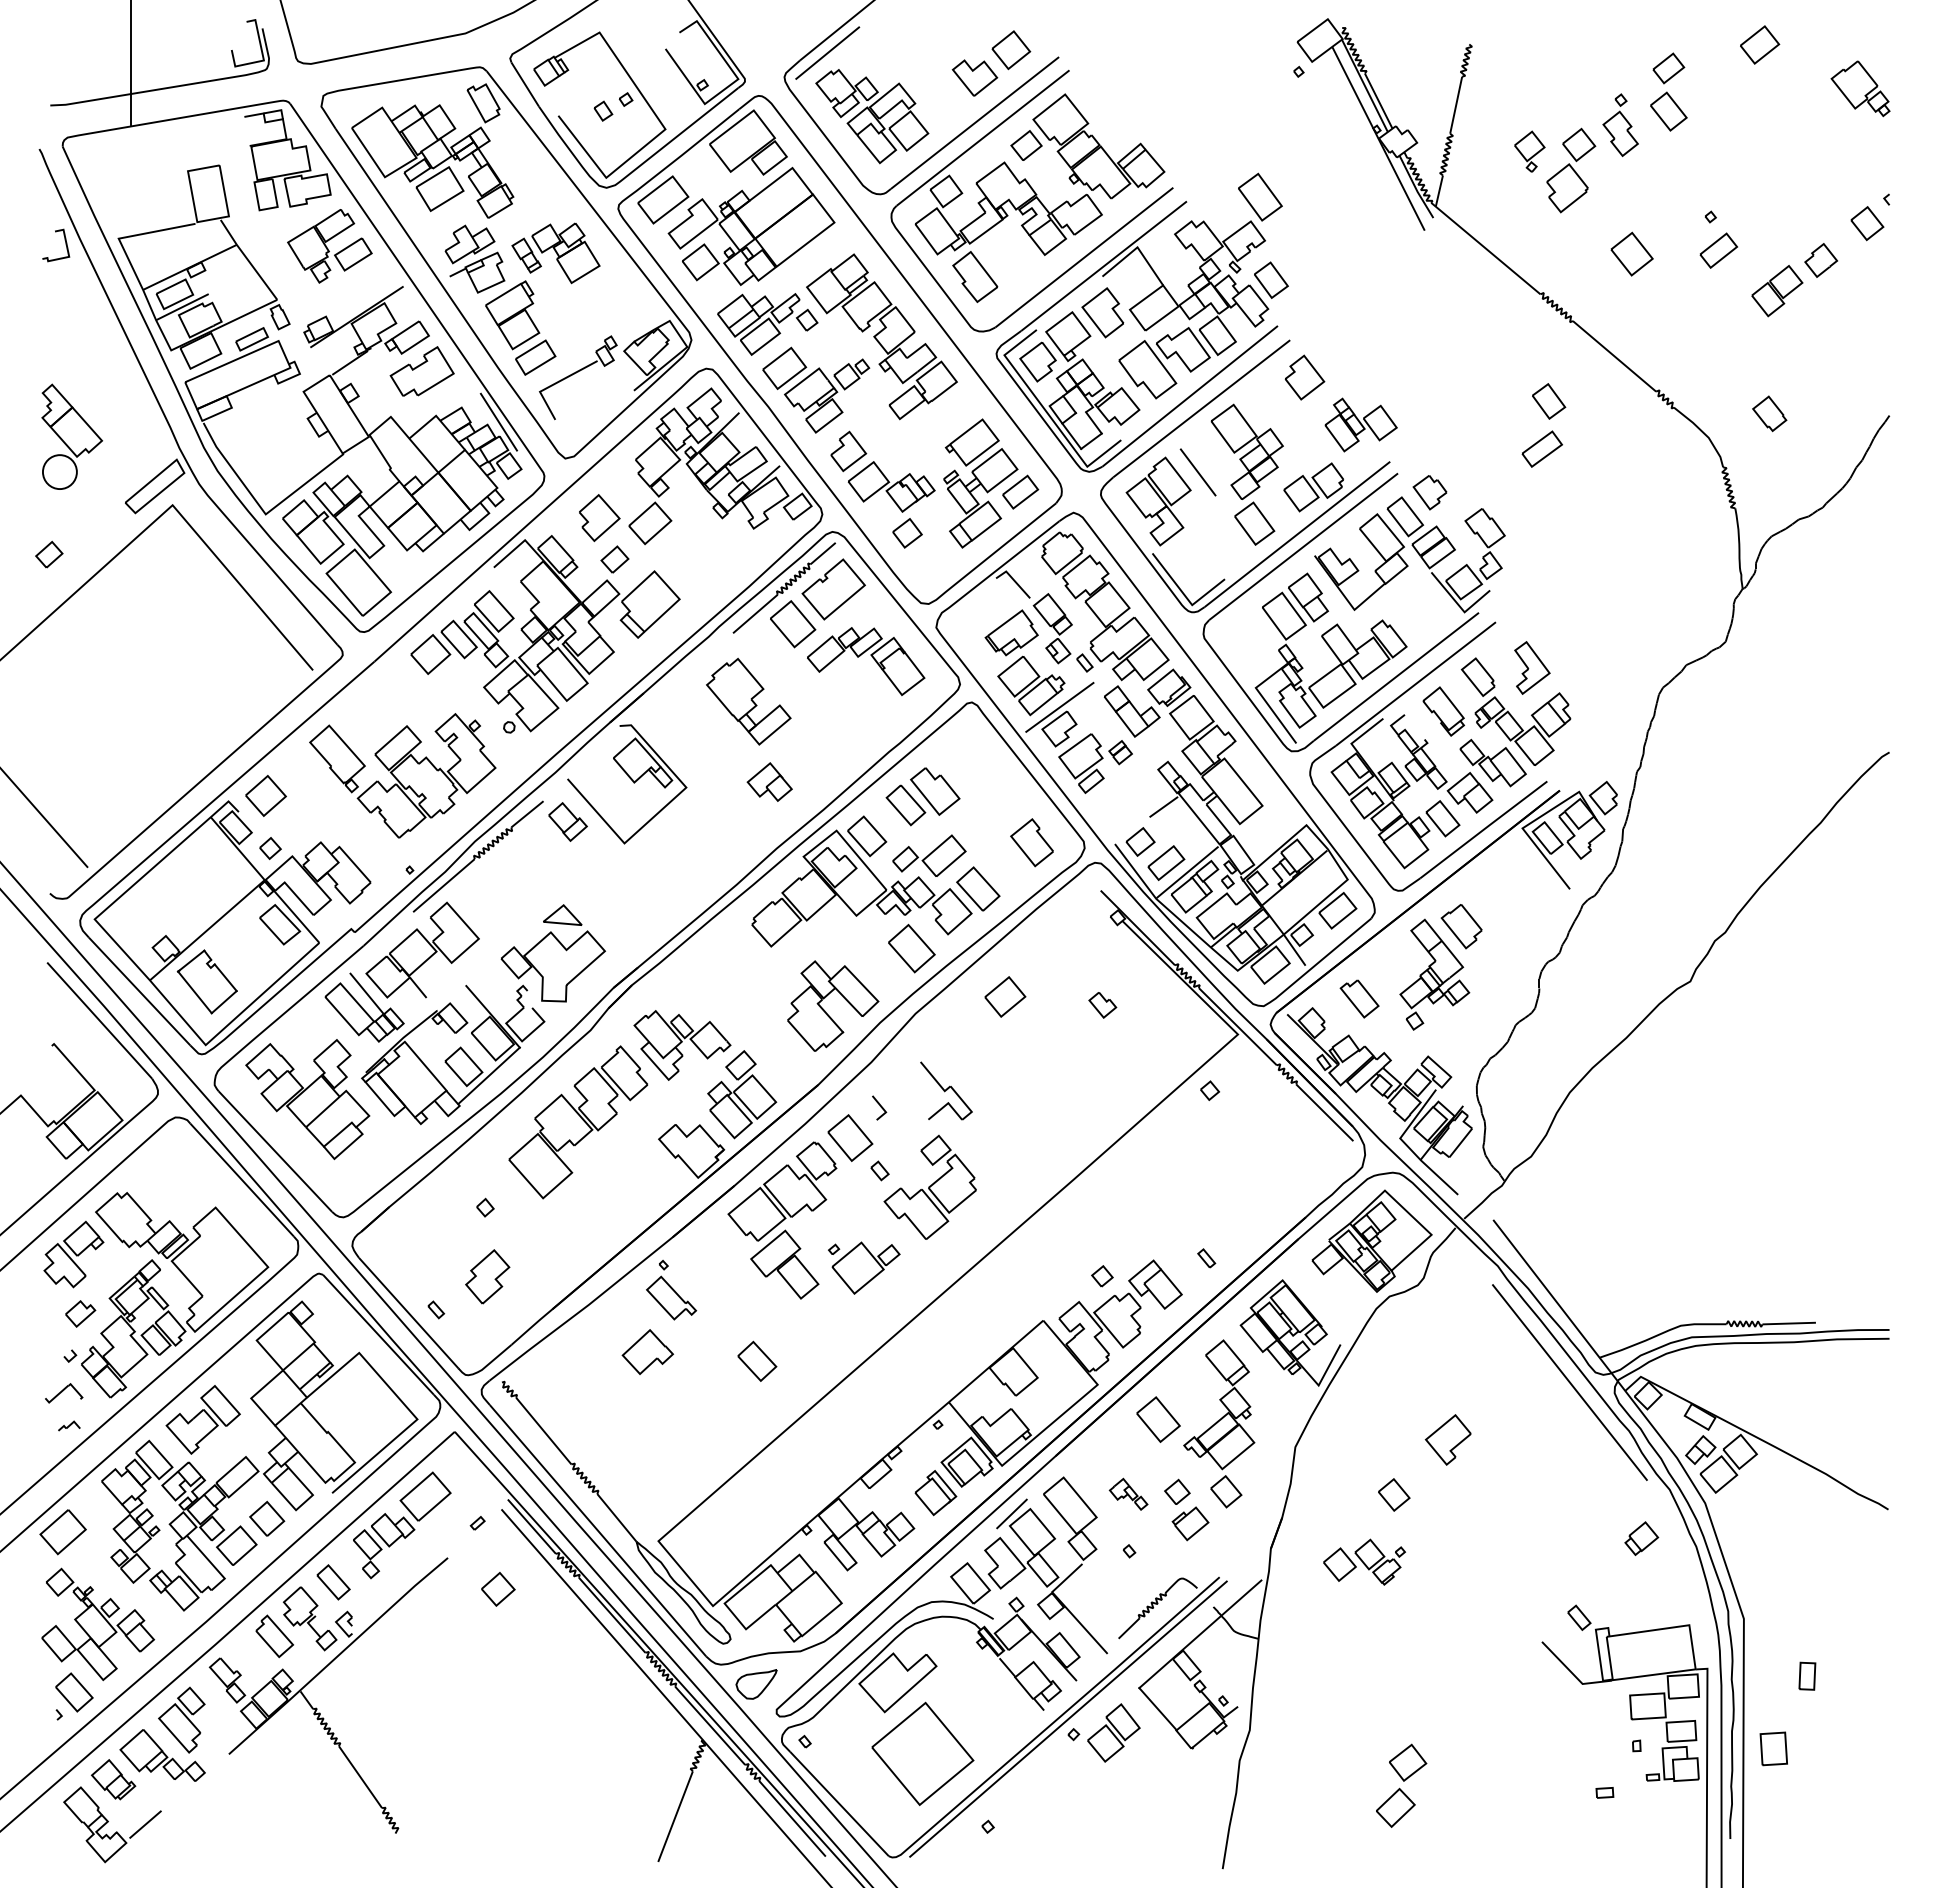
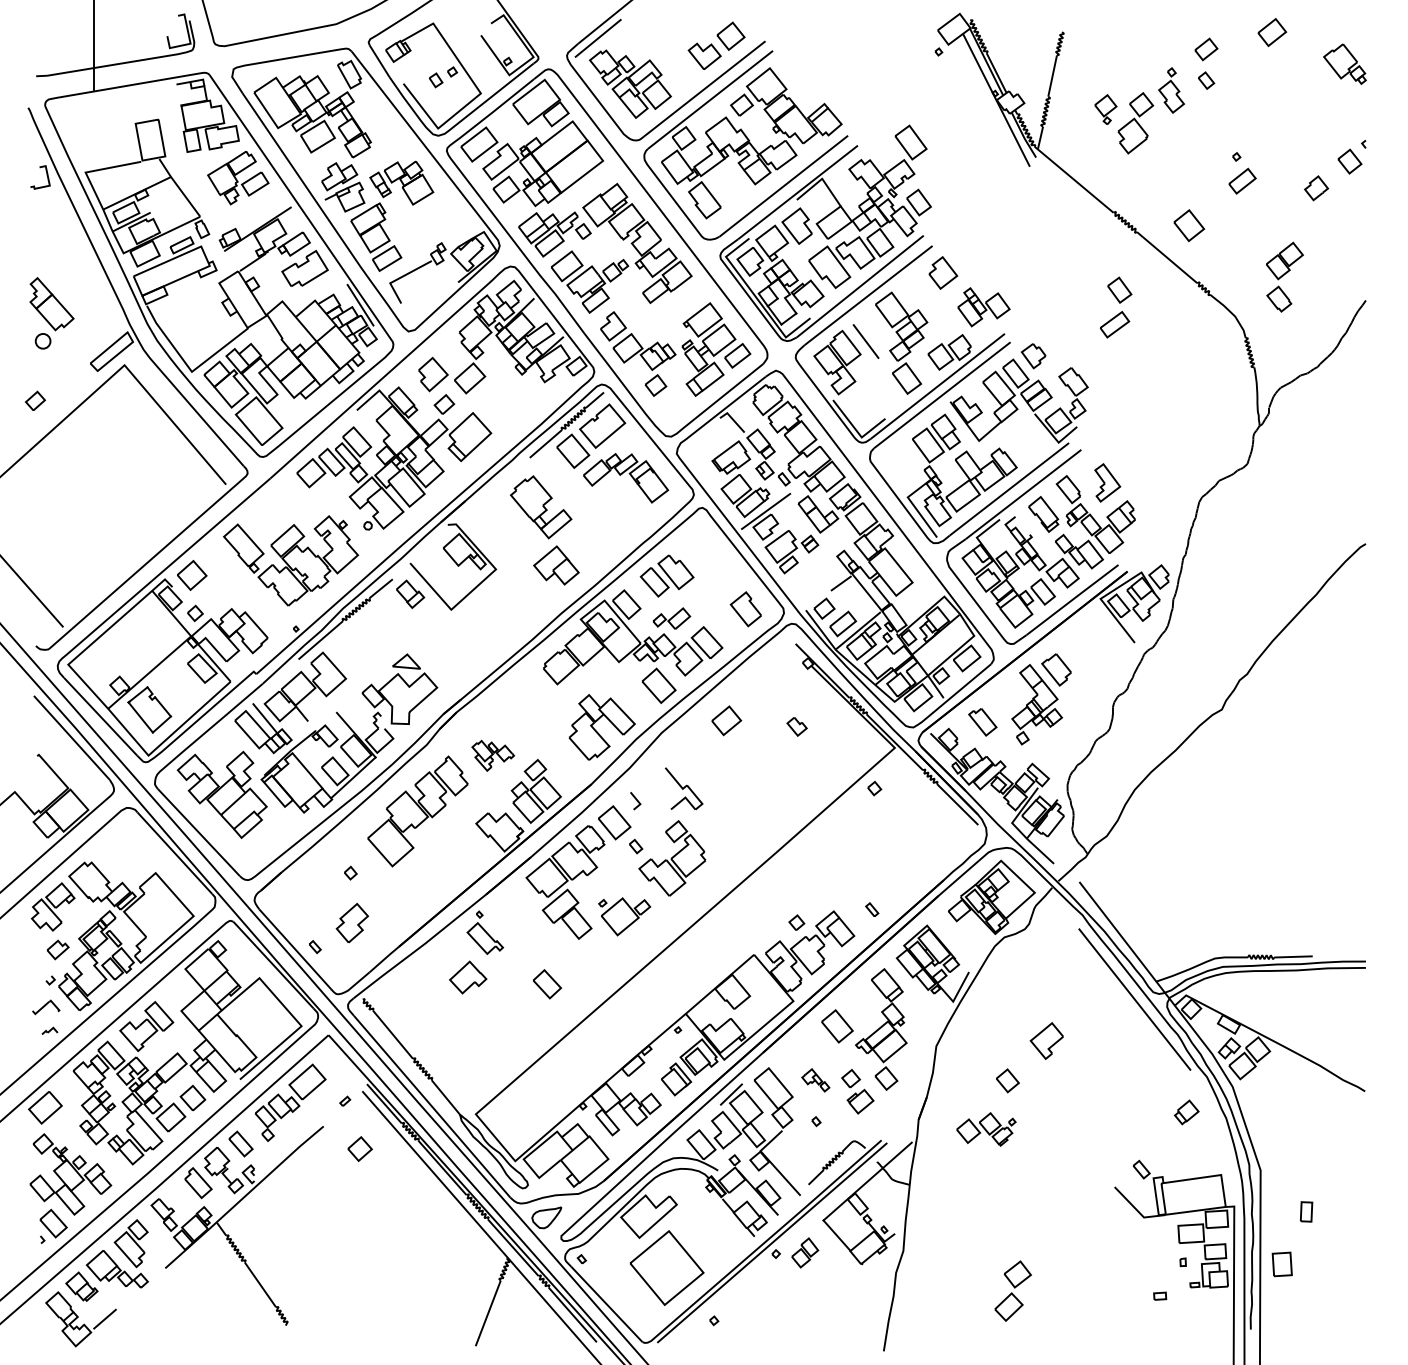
part: (1668, 111) -> (1206, 80), size x0.6
part: (1631, 253) -> (1188, 225), moved
part: (1777, 291) -> (1284, 261), moved
circle: (59, 472) -> (42, 341), size x0.6
part: (769, 781) -> (556, 565), size x1.4
part: (929, 855) -> (671, 618), size x0.7
part: (682, 1045) -> (493, 755), size x0.6
part: (1113, 1732) -> (804, 1252), size x0.7

